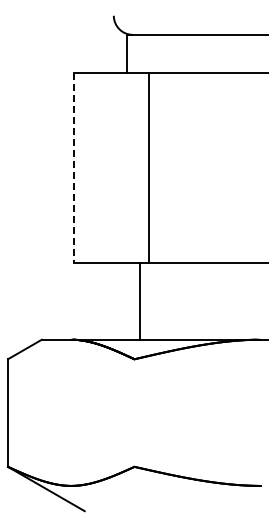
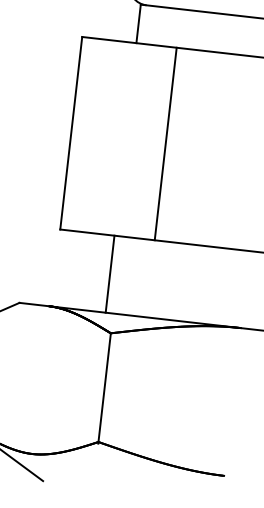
line: (149, 167) -> (166, 143), moved
line: (73, 168) -> (71, 133), dashed -> solid
line: (140, 301) -> (110, 274), moved
line: (134, 413) -> (104, 388), added

